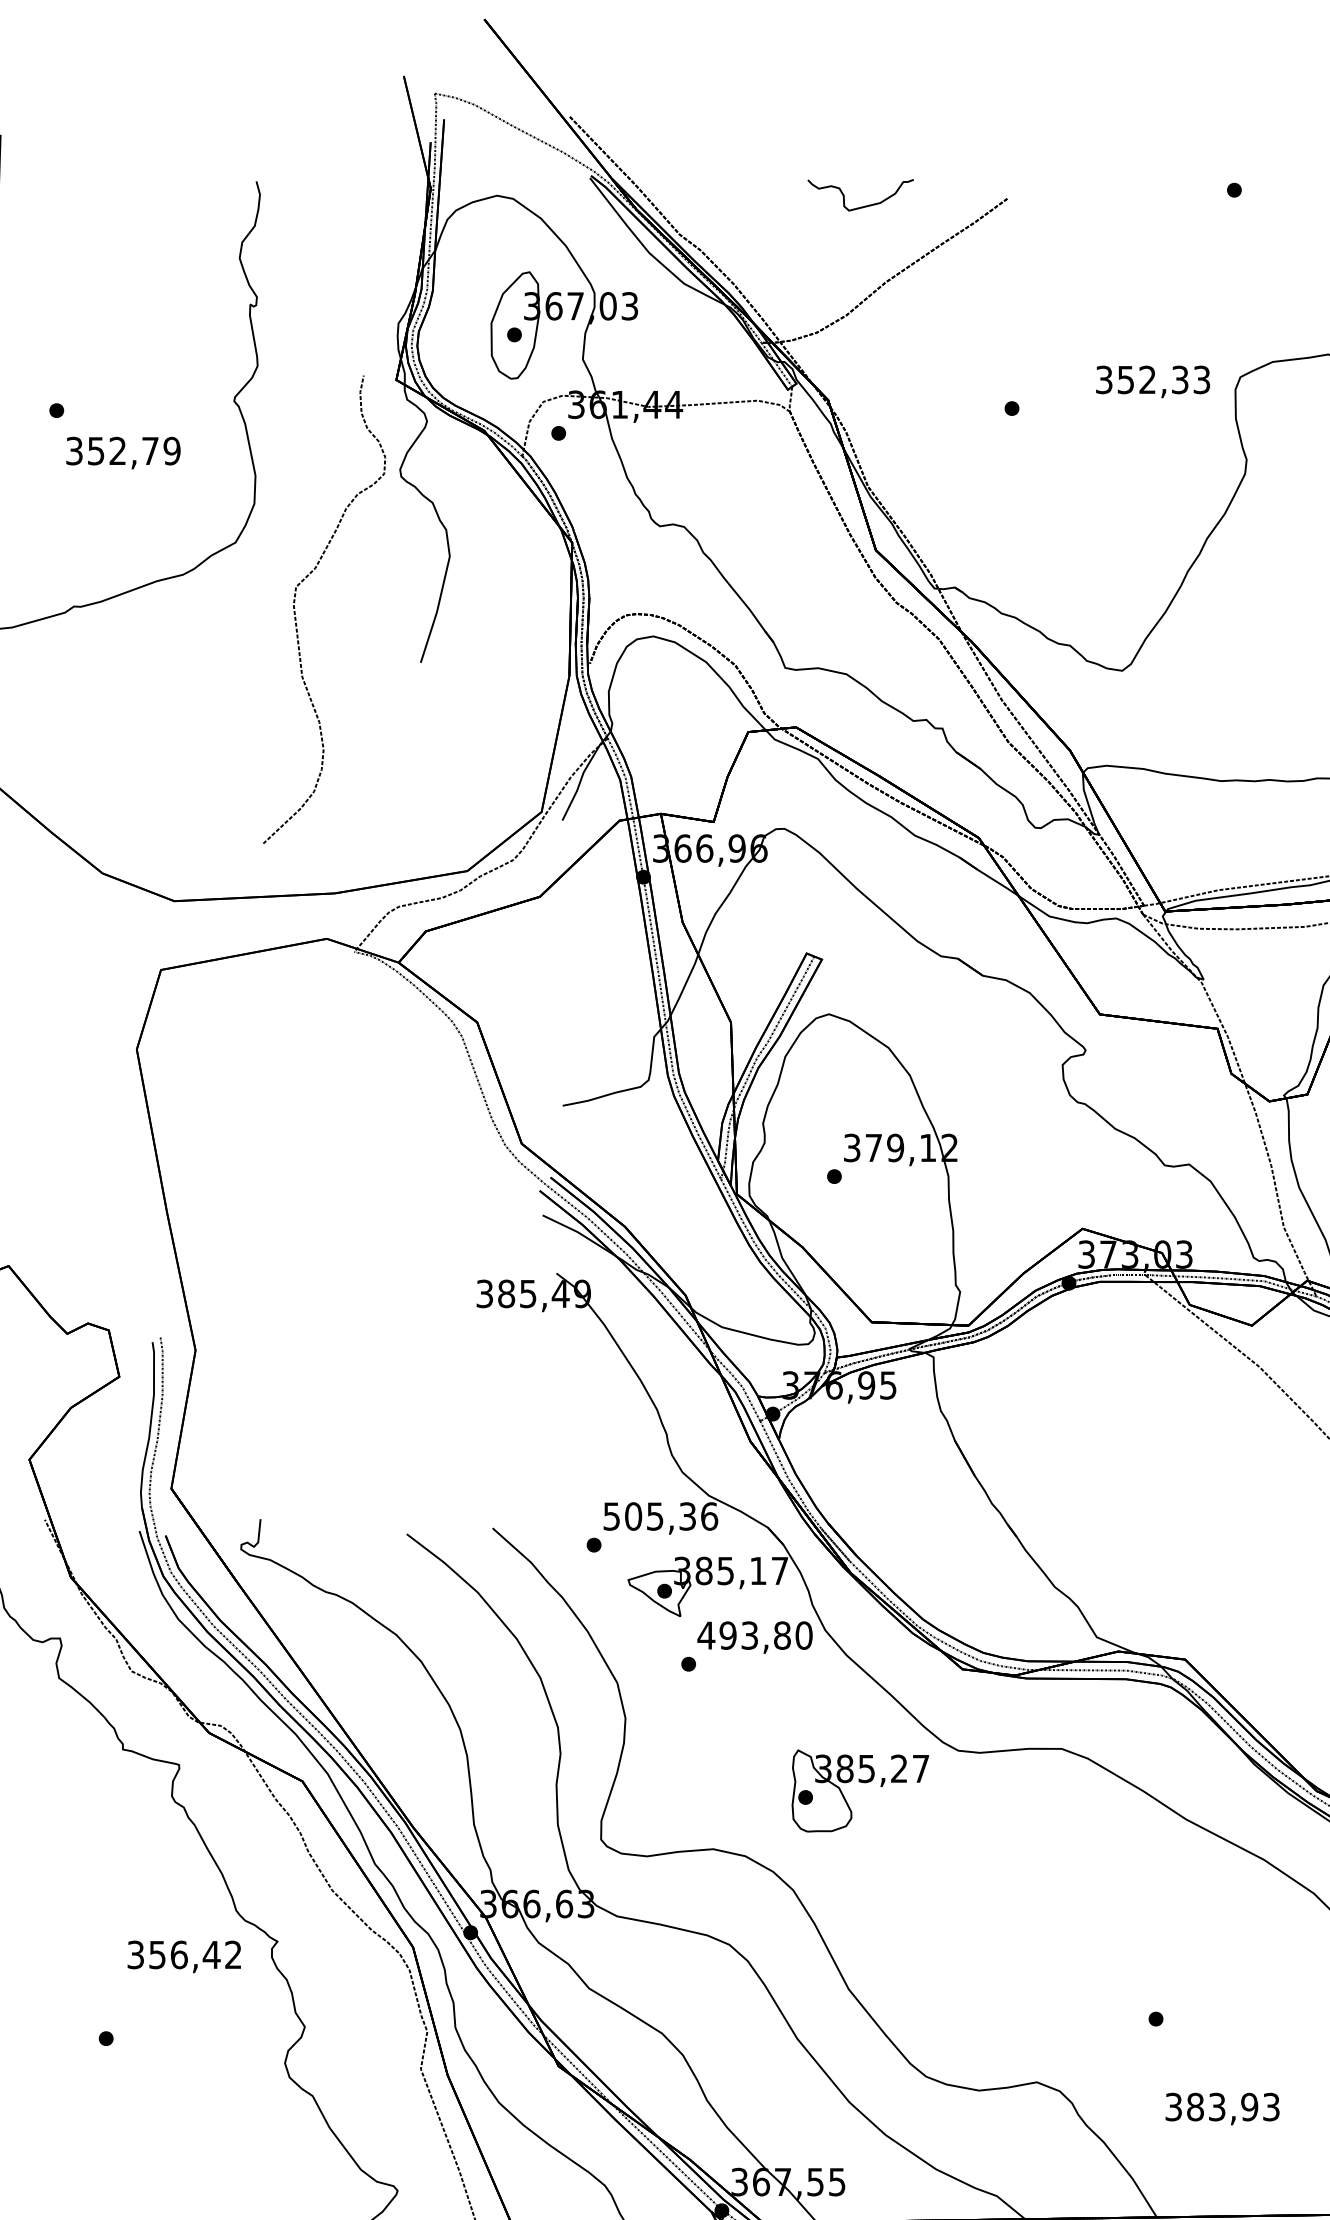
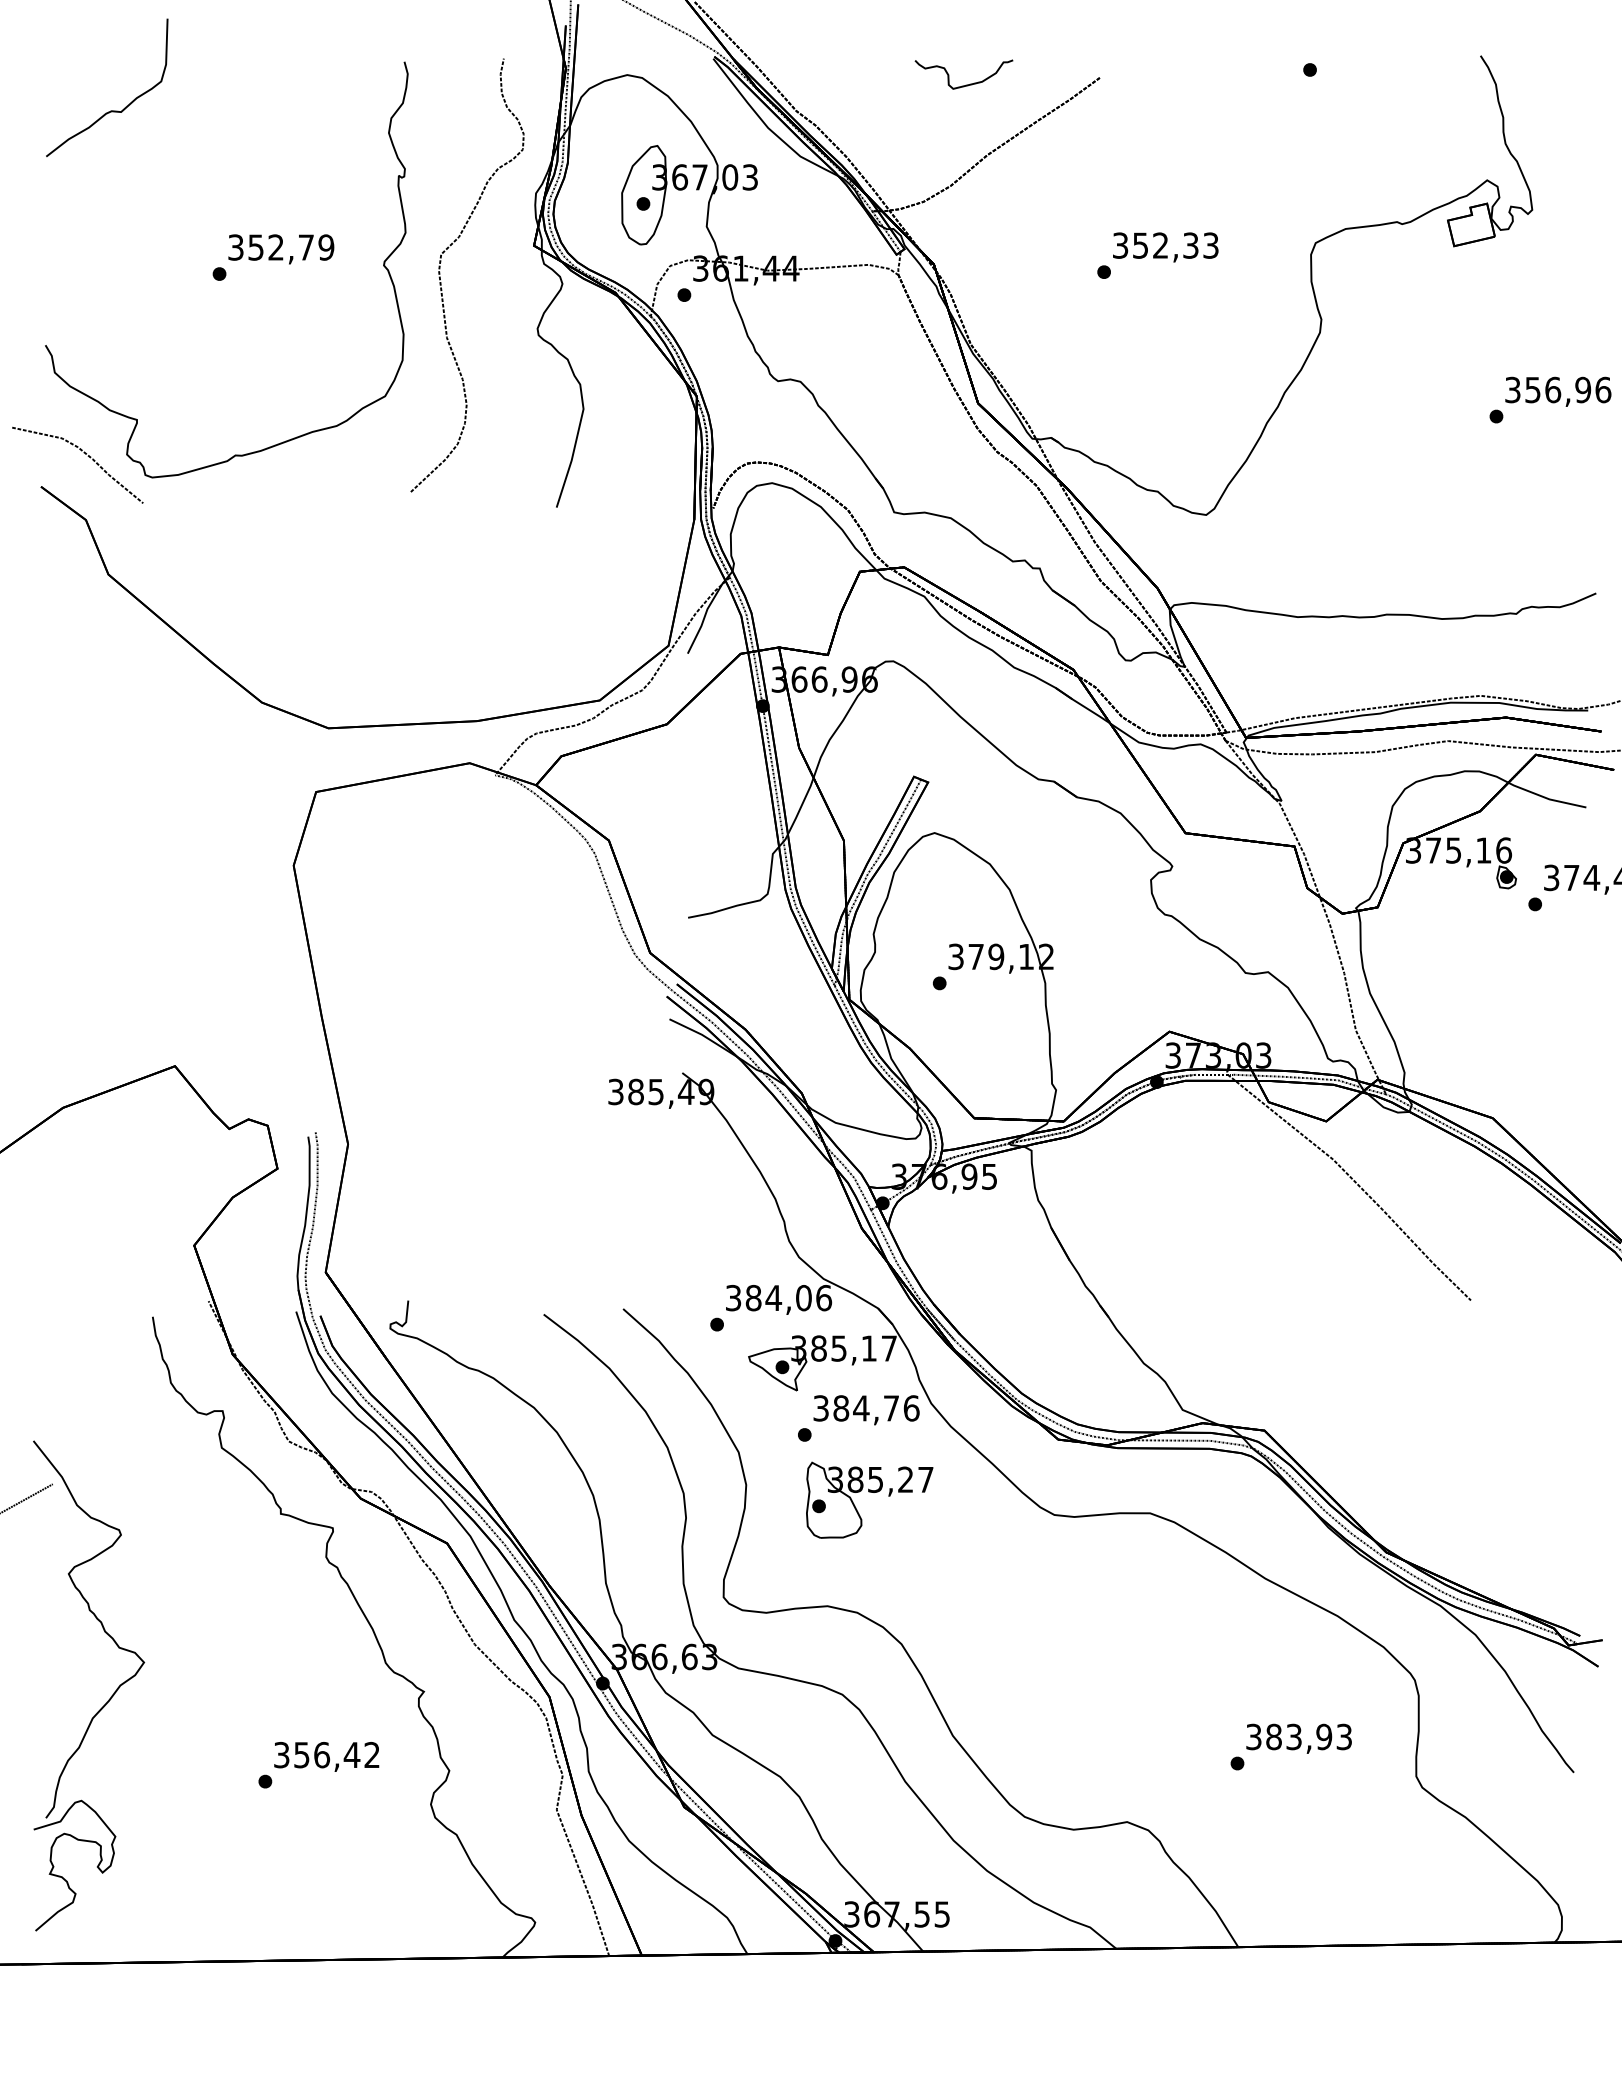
text: (1152, 381) -> (1165, 247), moved
text: (123, 453) -> (281, 249), moved
curve: (296, 617) -> (441, 282), moved
text: (649, 1515) -> (768, 1297), 505,36 -> 384,06
text: (754, 1635) -> (865, 1408), 493,80 -> 384,76
part: (860, 1782) -> (869, 1492), moved
text: (184, 1956) -> (326, 1756), moved
text: (1221, 2108) -> (1298, 1738), moved

